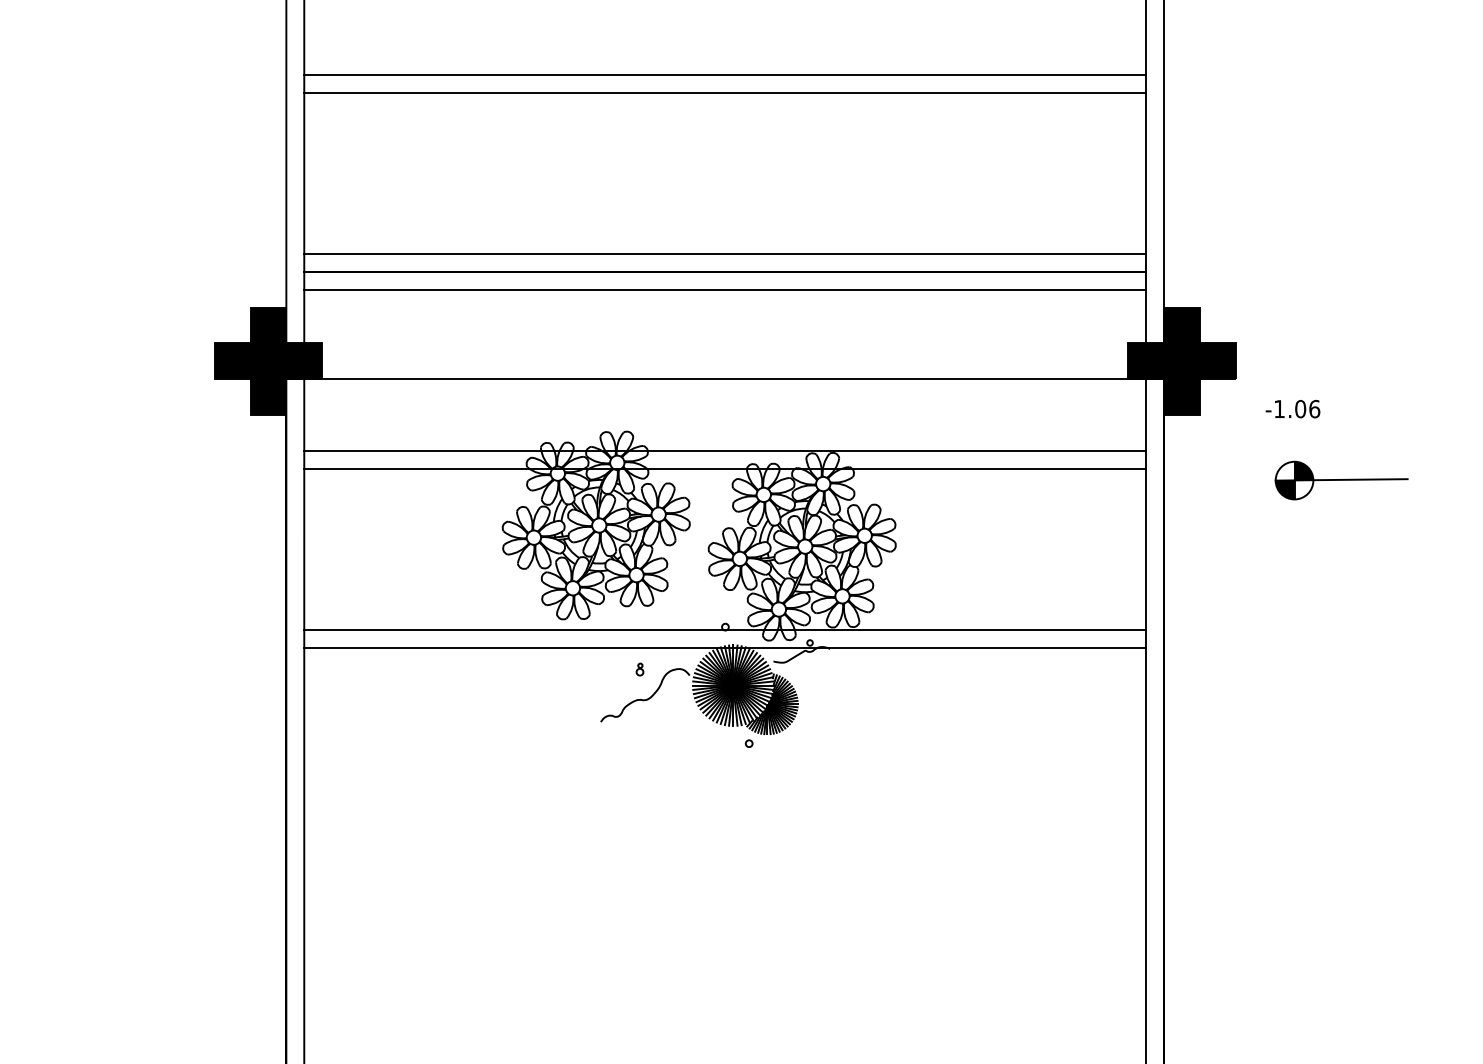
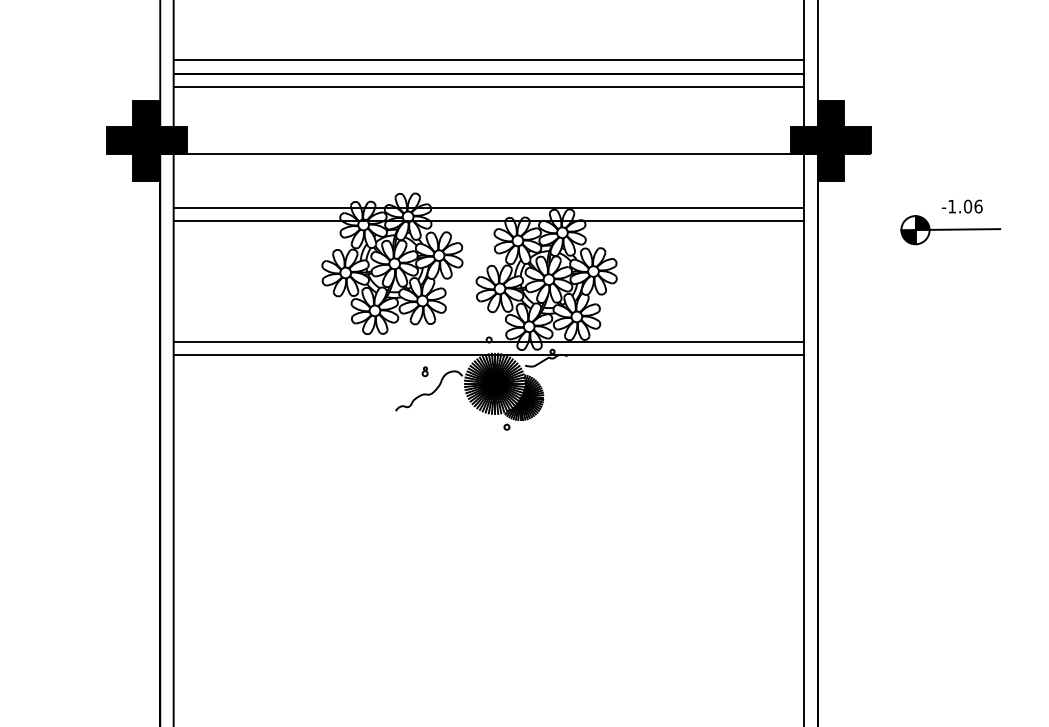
text: (1292, 409) -> (961, 206), moved

